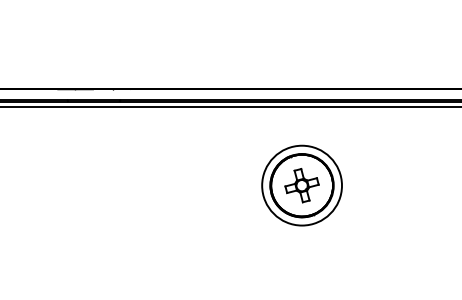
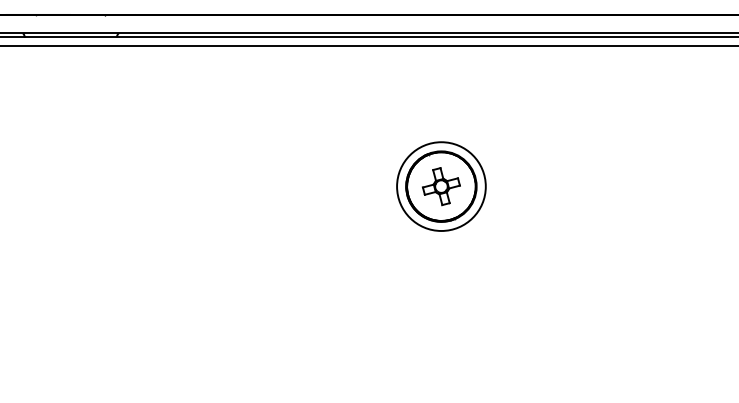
part: (302, 185) -> (441, 186), size x0.62

